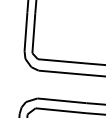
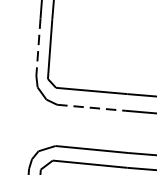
line: (25, 32) -> (37, 48), solid -> dashed
line: (62, 72) -> (92, 107), solid -> dashed

